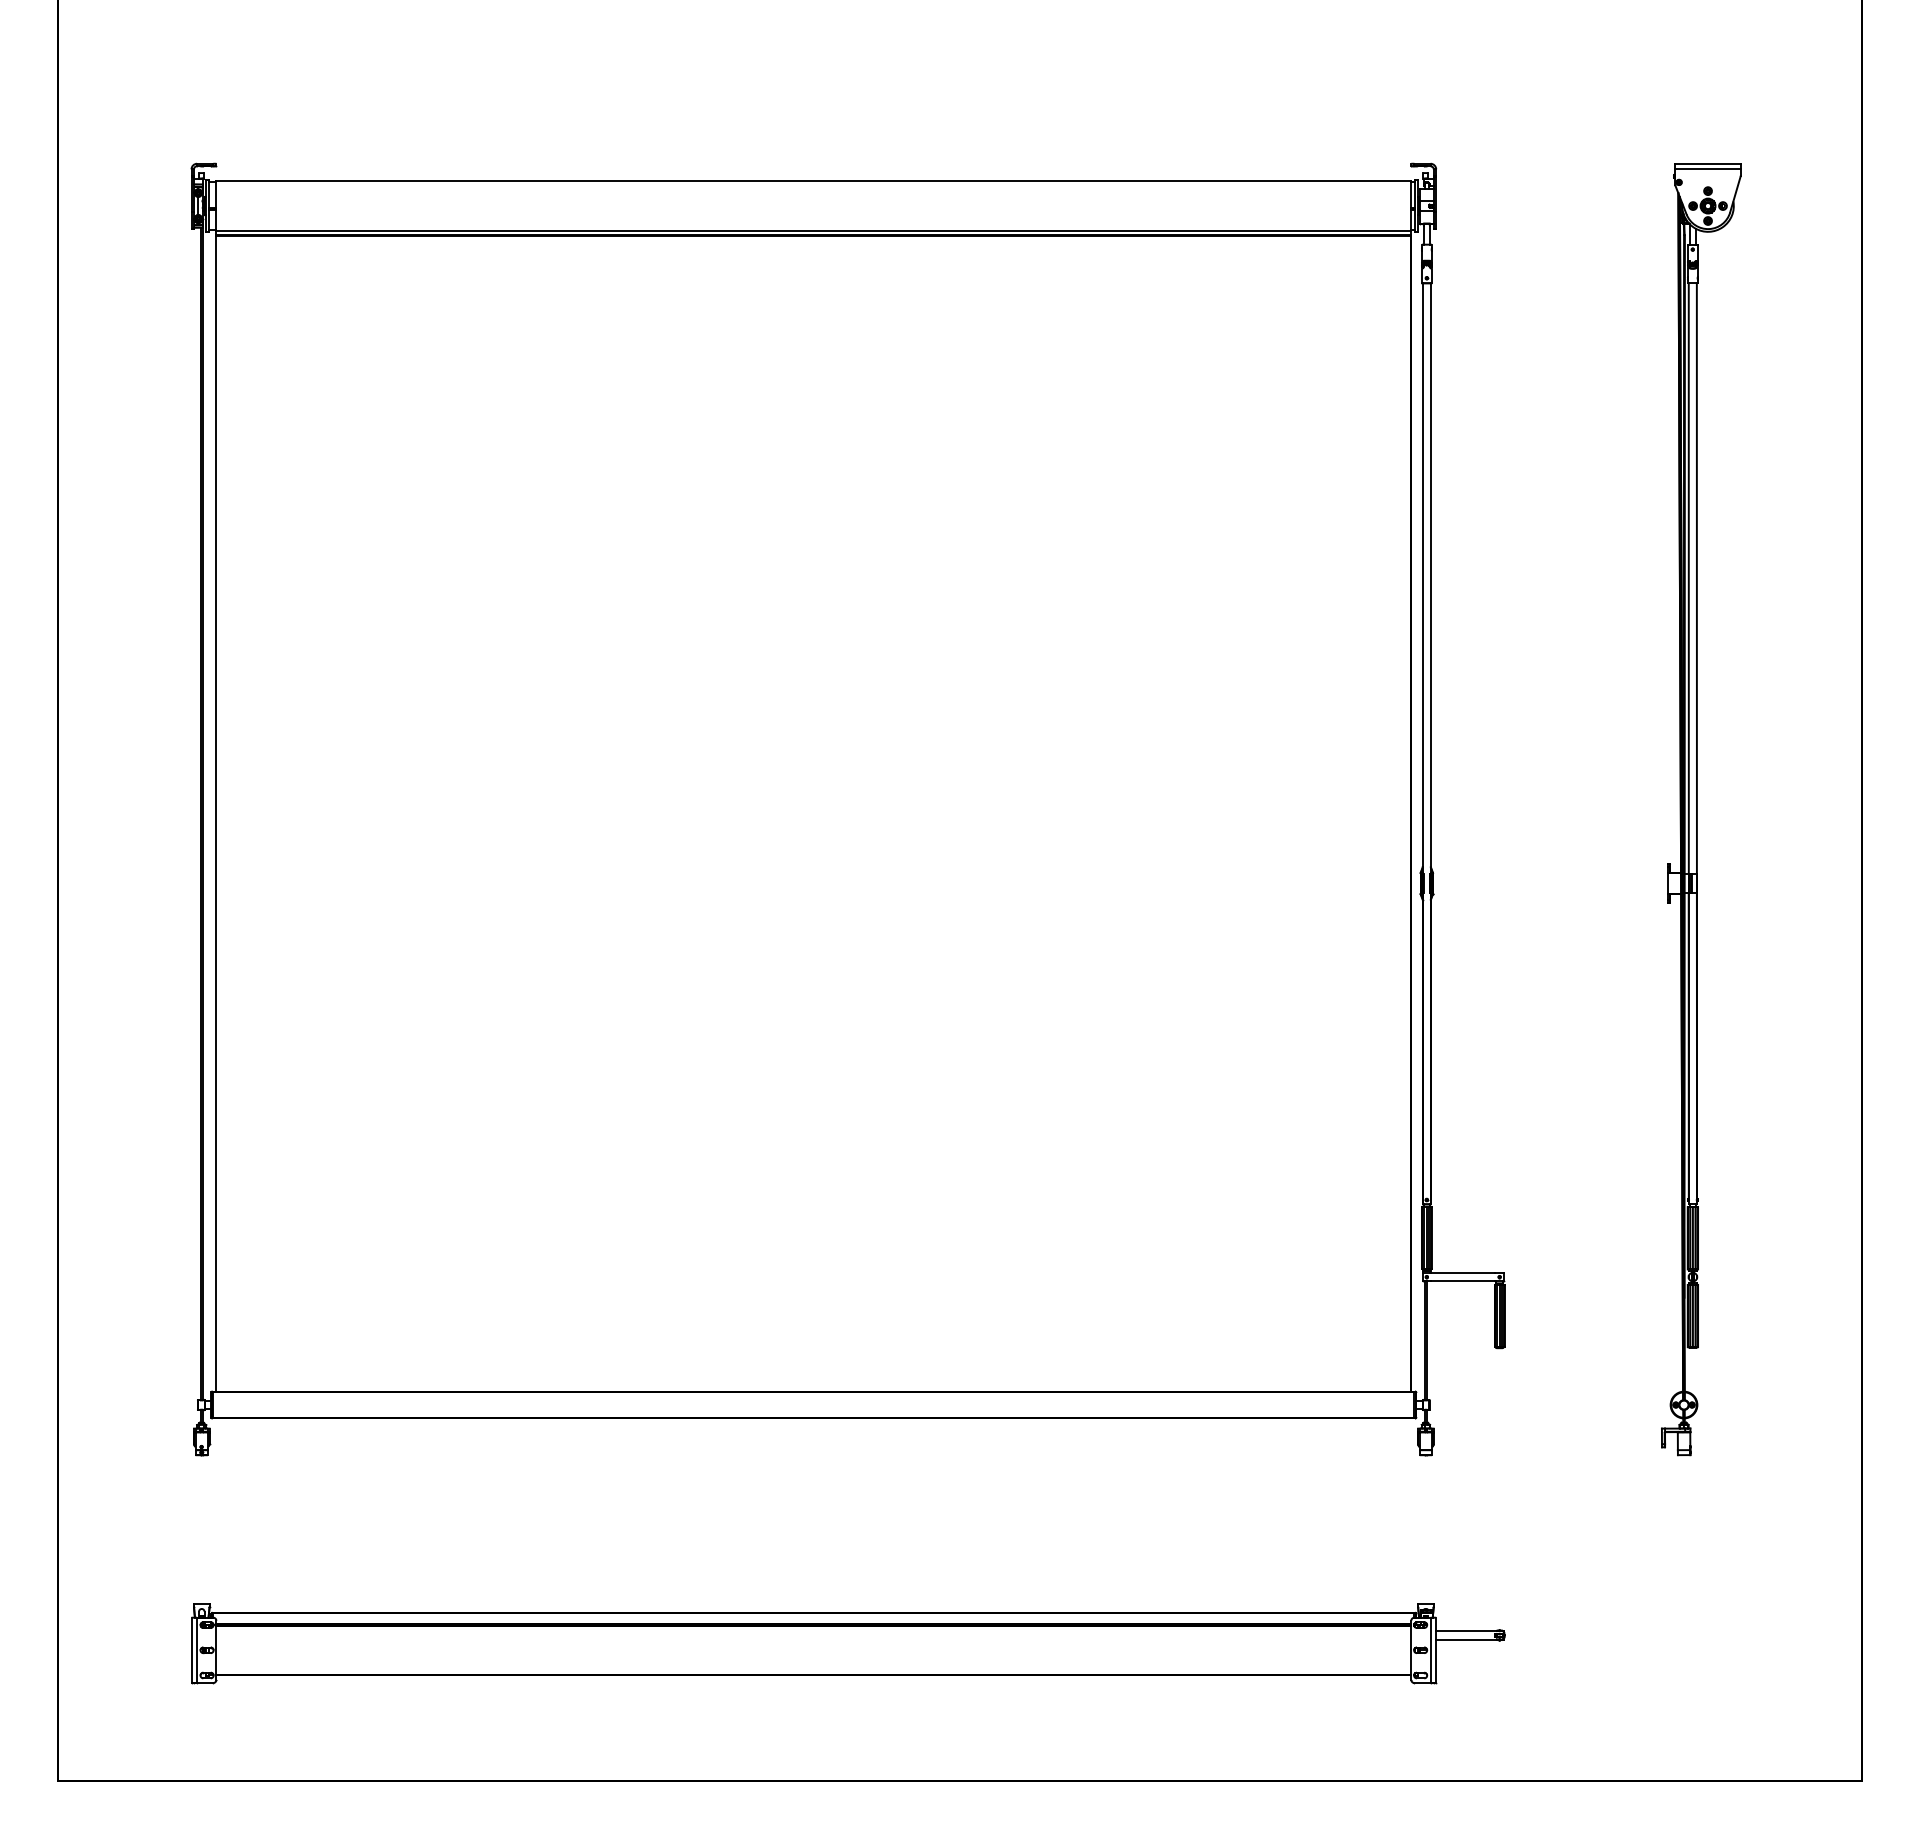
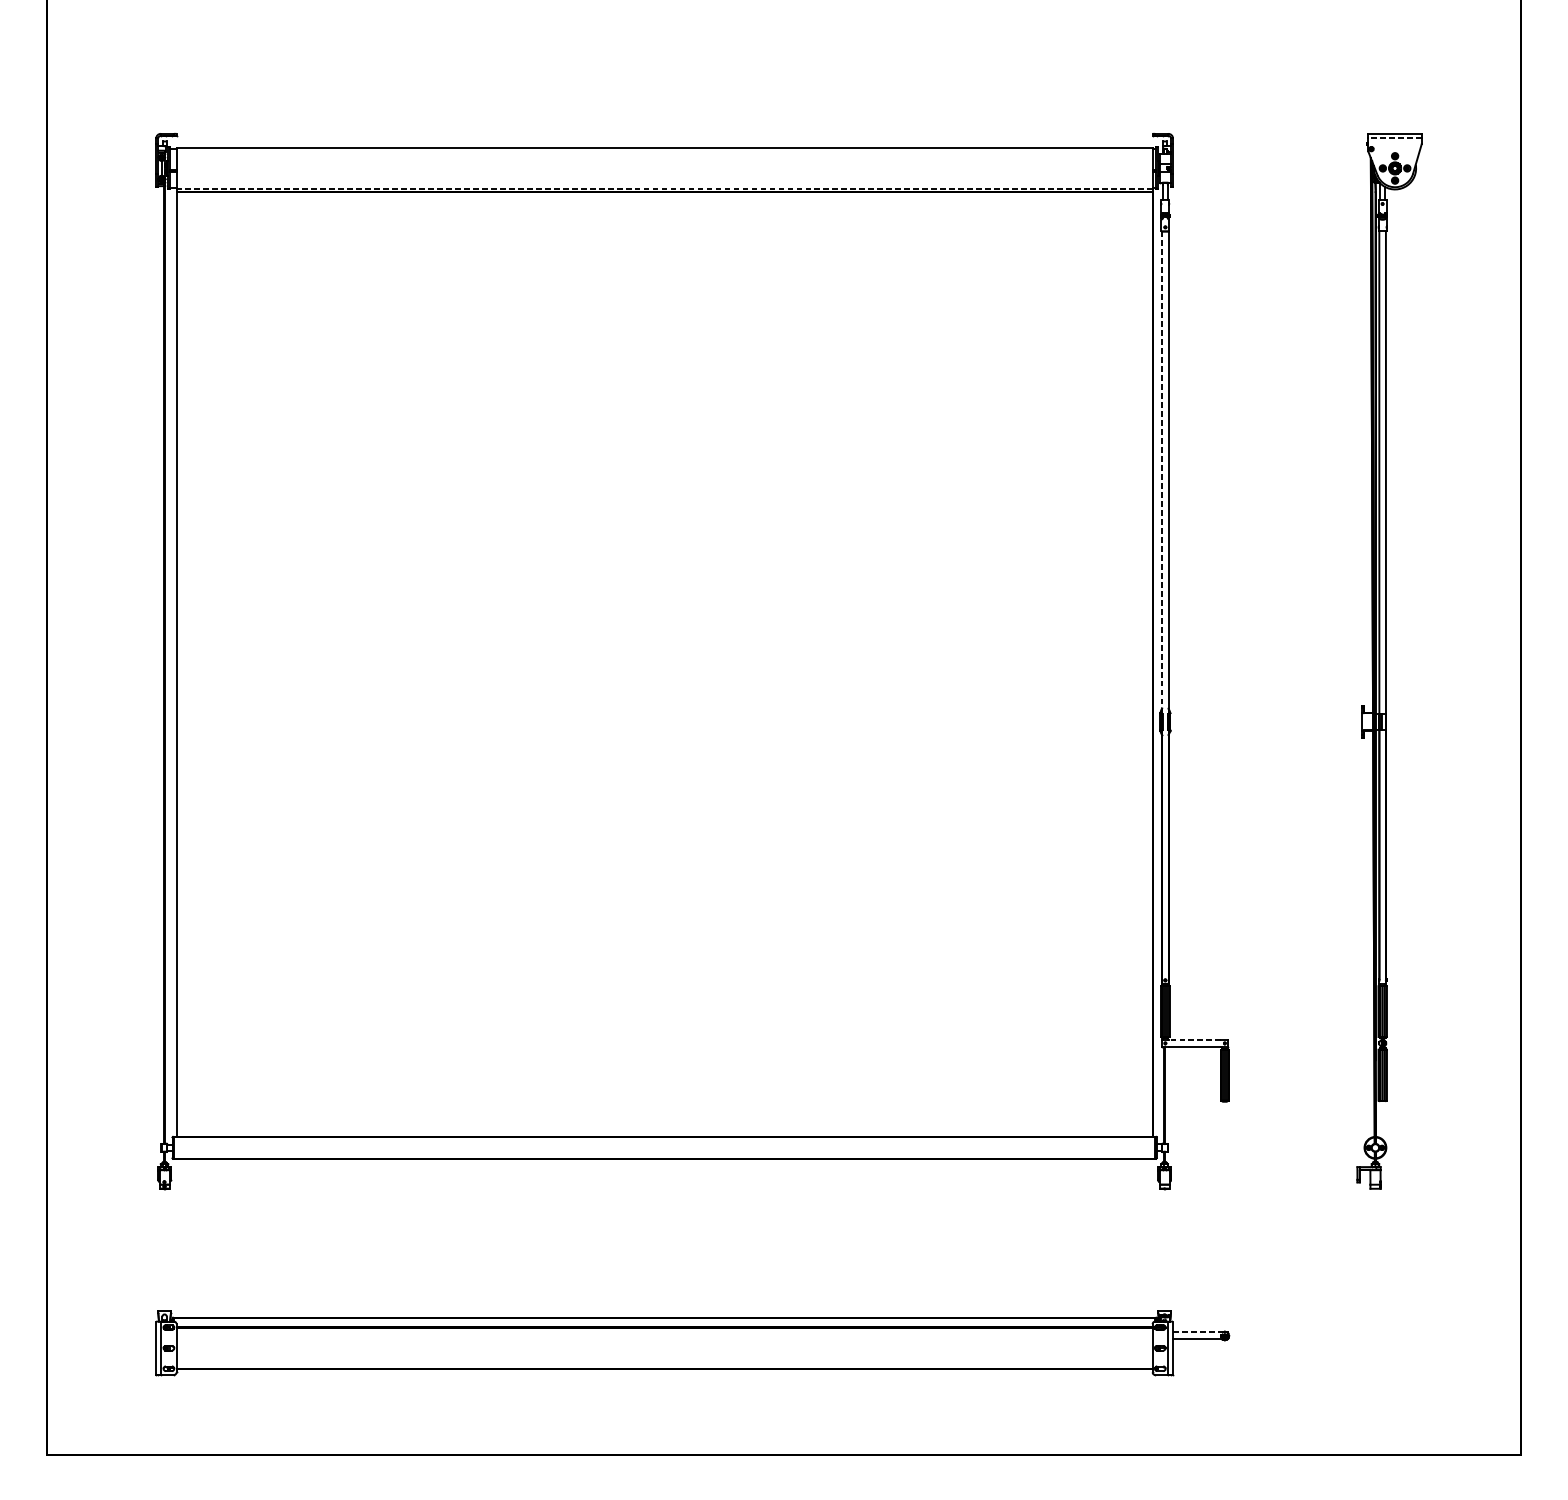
line: (1708, 169) -> (1395, 138), solid -> dashed
line: (813, 230) -> (664, 188), solid -> dashed
line: (1422, 579) -> (1161, 473), solid -> dashed
line: (1463, 1272) -> (1195, 1039), solid -> dashed
line: (1466, 1630) -> (1197, 1332), solid -> dashed

